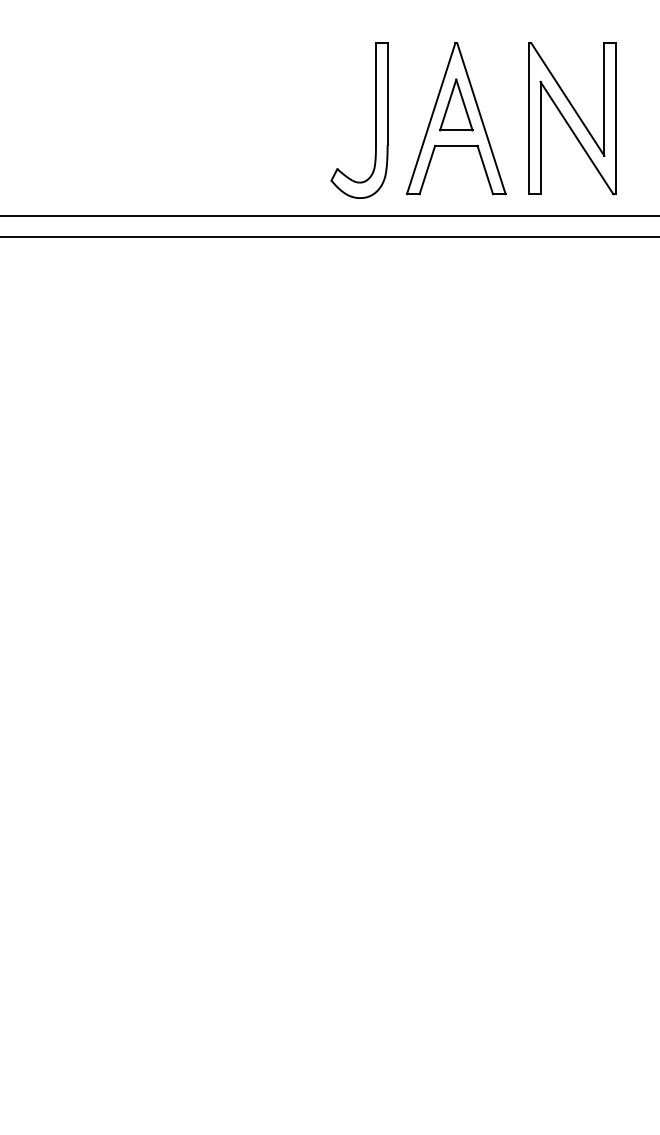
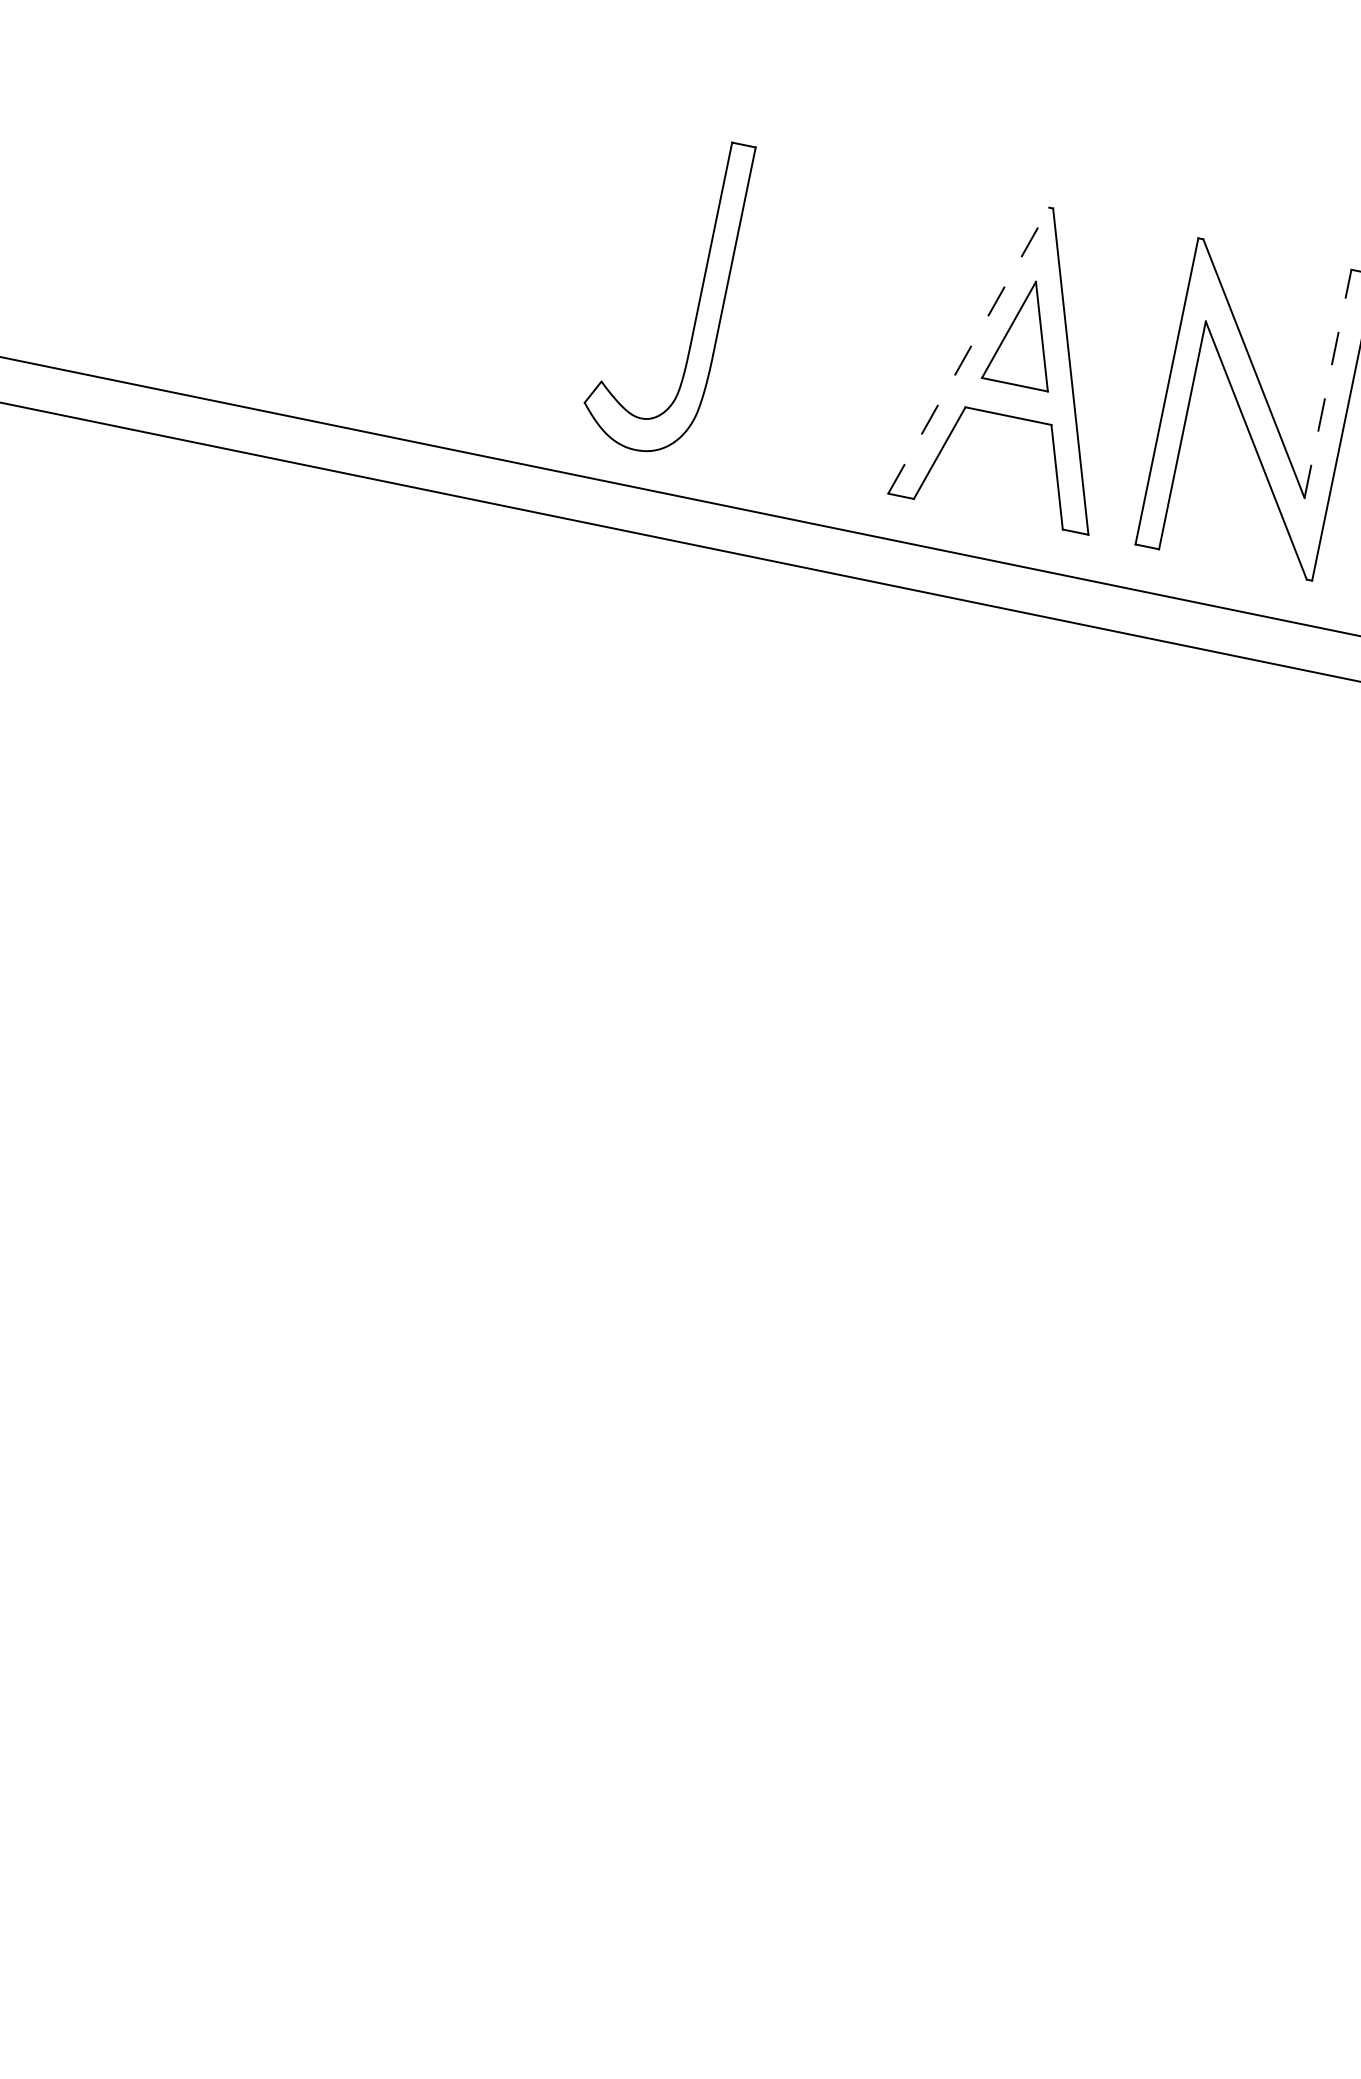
line: (604, 99) -> (1328, 383), solid -> dashed
line: (431, 118) -> (969, 350), solid -> dashed
part: (375, 120) -> (699, 298), moved

